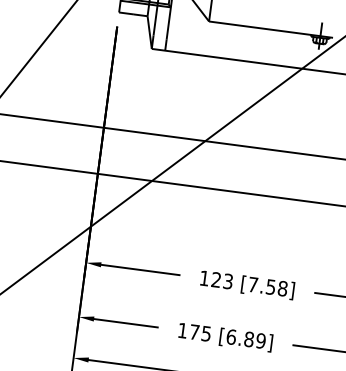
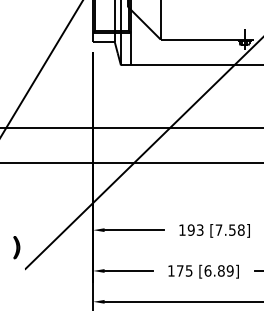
text: (215, 278) -> (190, 229), 123 -> 193

